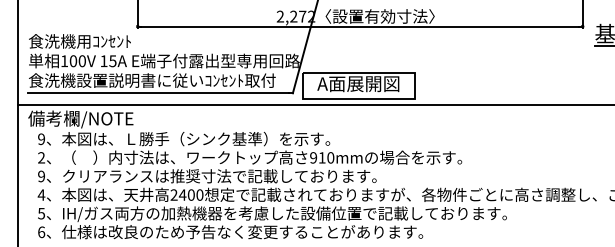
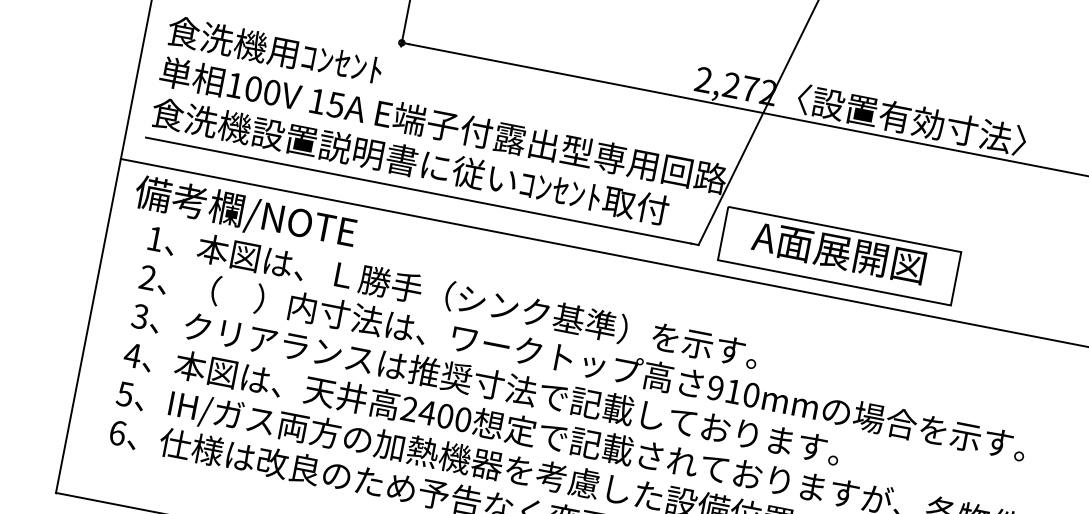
text: (41, 139) -> (155, 239), 9 -> 1
text: (41, 176) -> (140, 316), 9 -> 3

